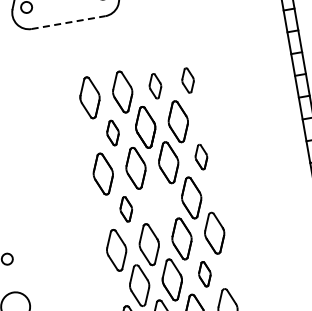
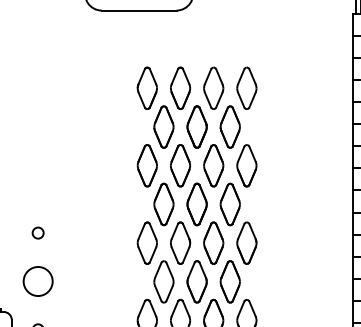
line: (68, 22) -> (139, 10), dashed -> solid
part: (187, 79) -> (246, 87), size x1.67
part: (155, 85) -> (213, 87), size x1.67
part: (112, 132) -> (163, 126), size x1.67
part: (200, 156) -> (246, 165), size x1.67
part: (158, 203) -> (196, 204), added
part: (125, 209) -> (163, 204), size x1.67
part: (204, 273) -> (229, 281), size x1.67

